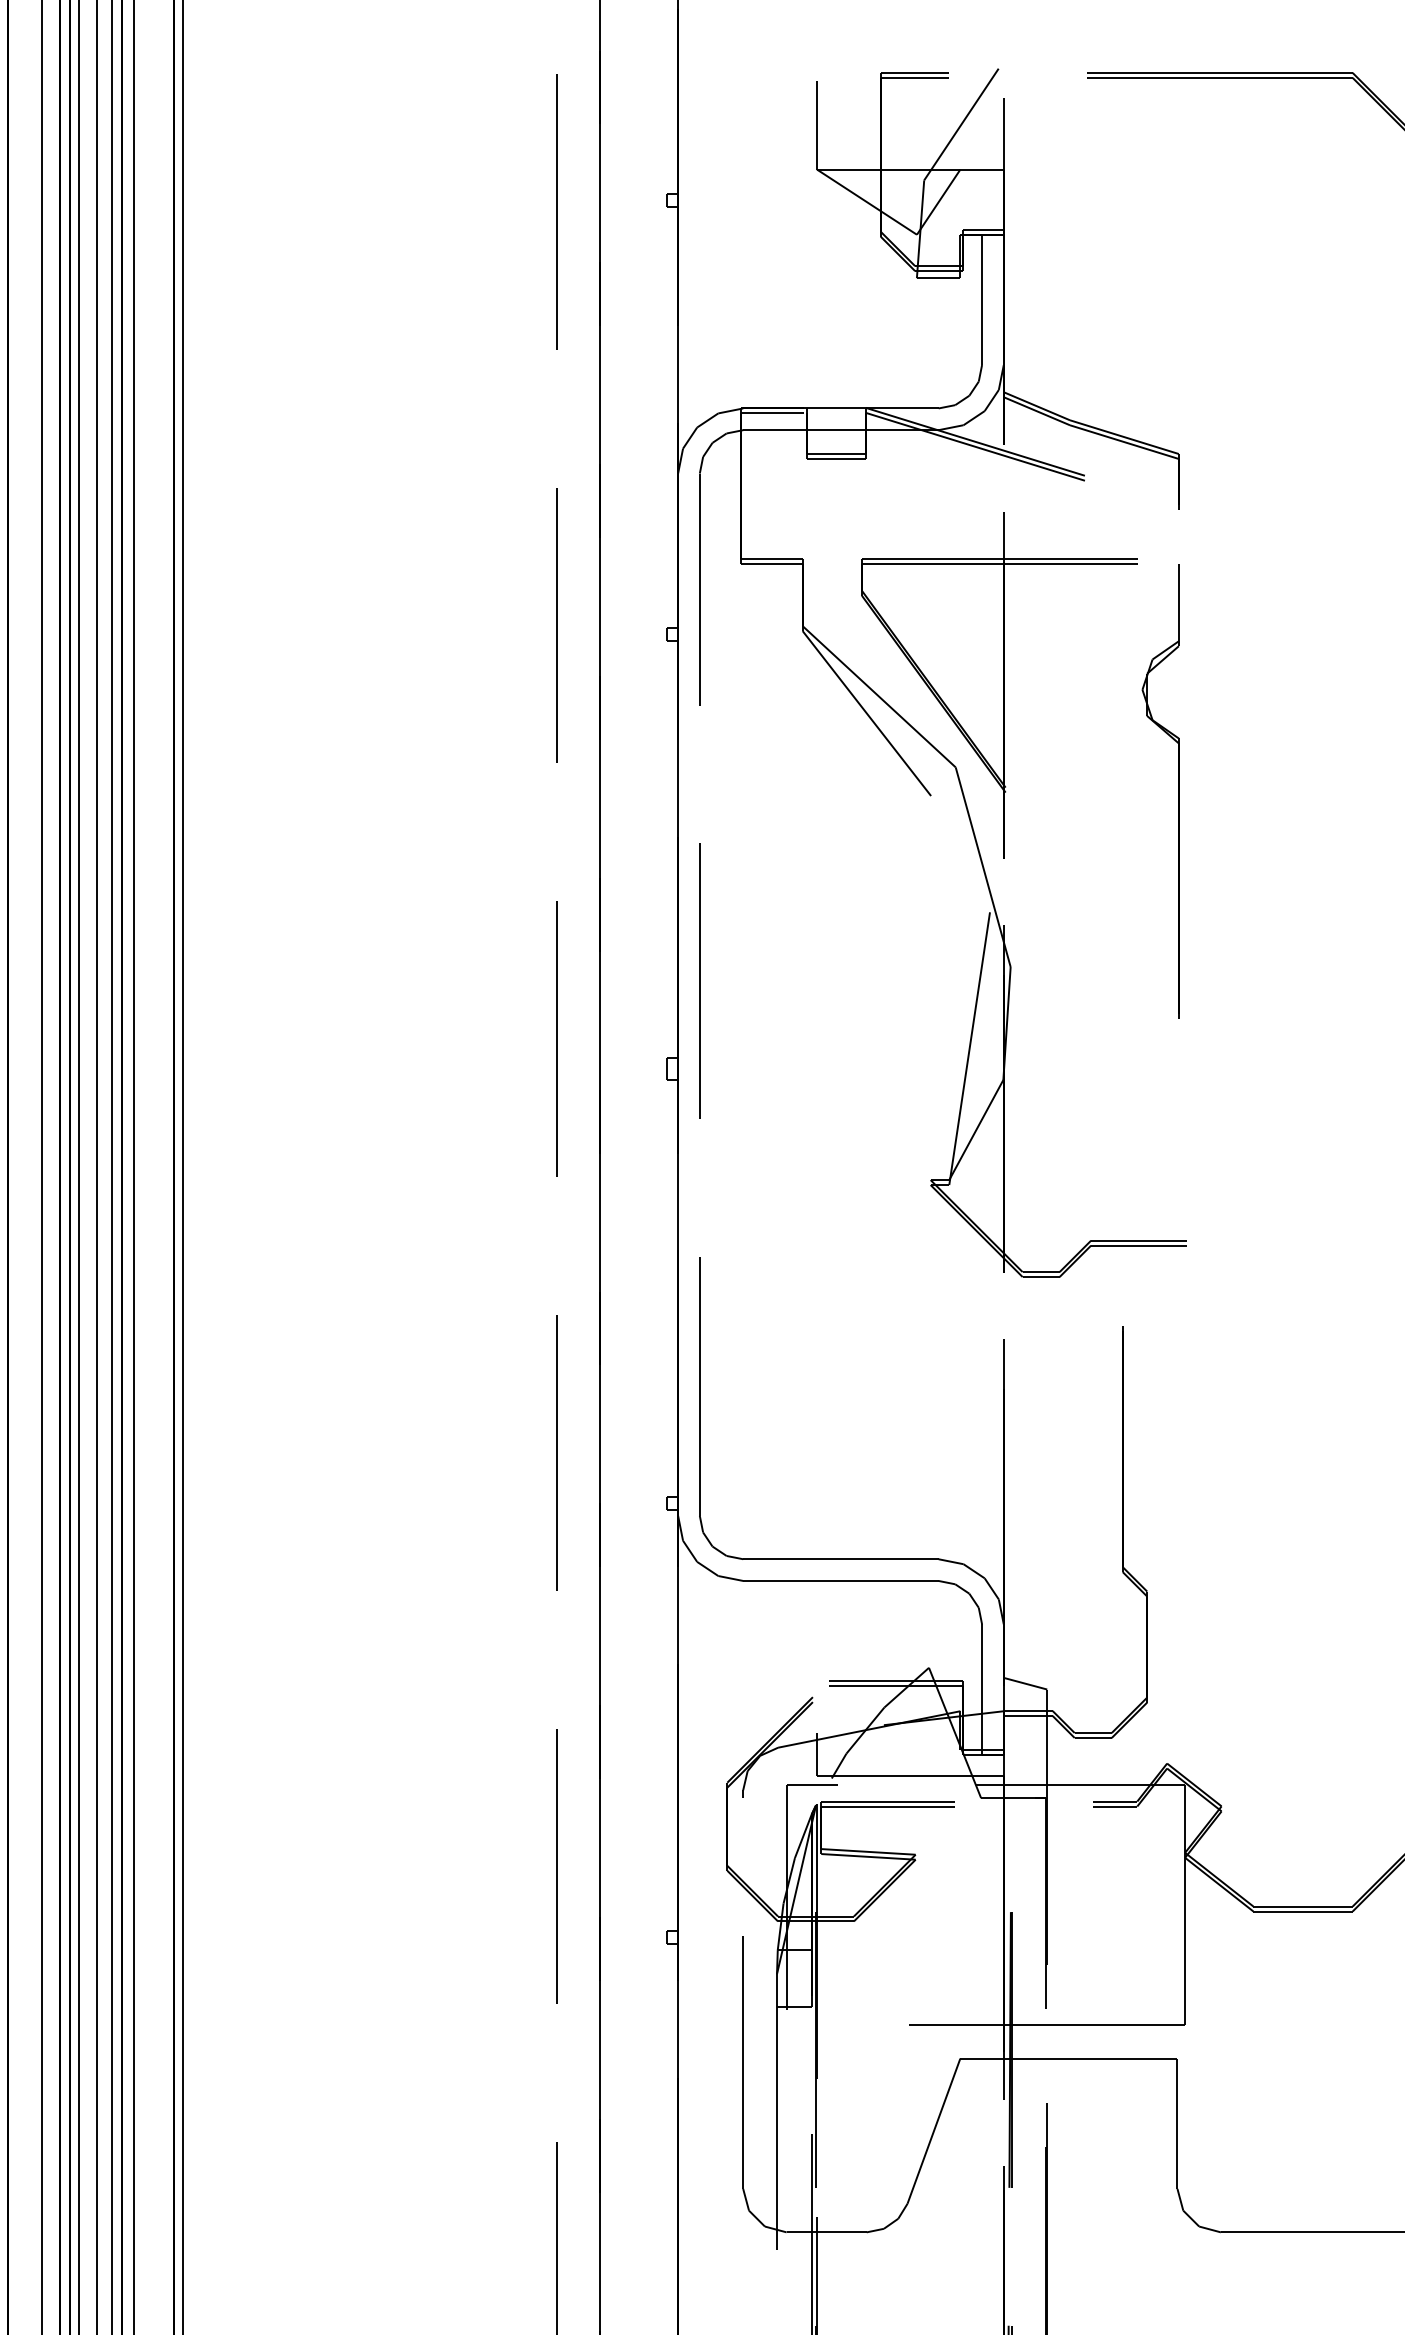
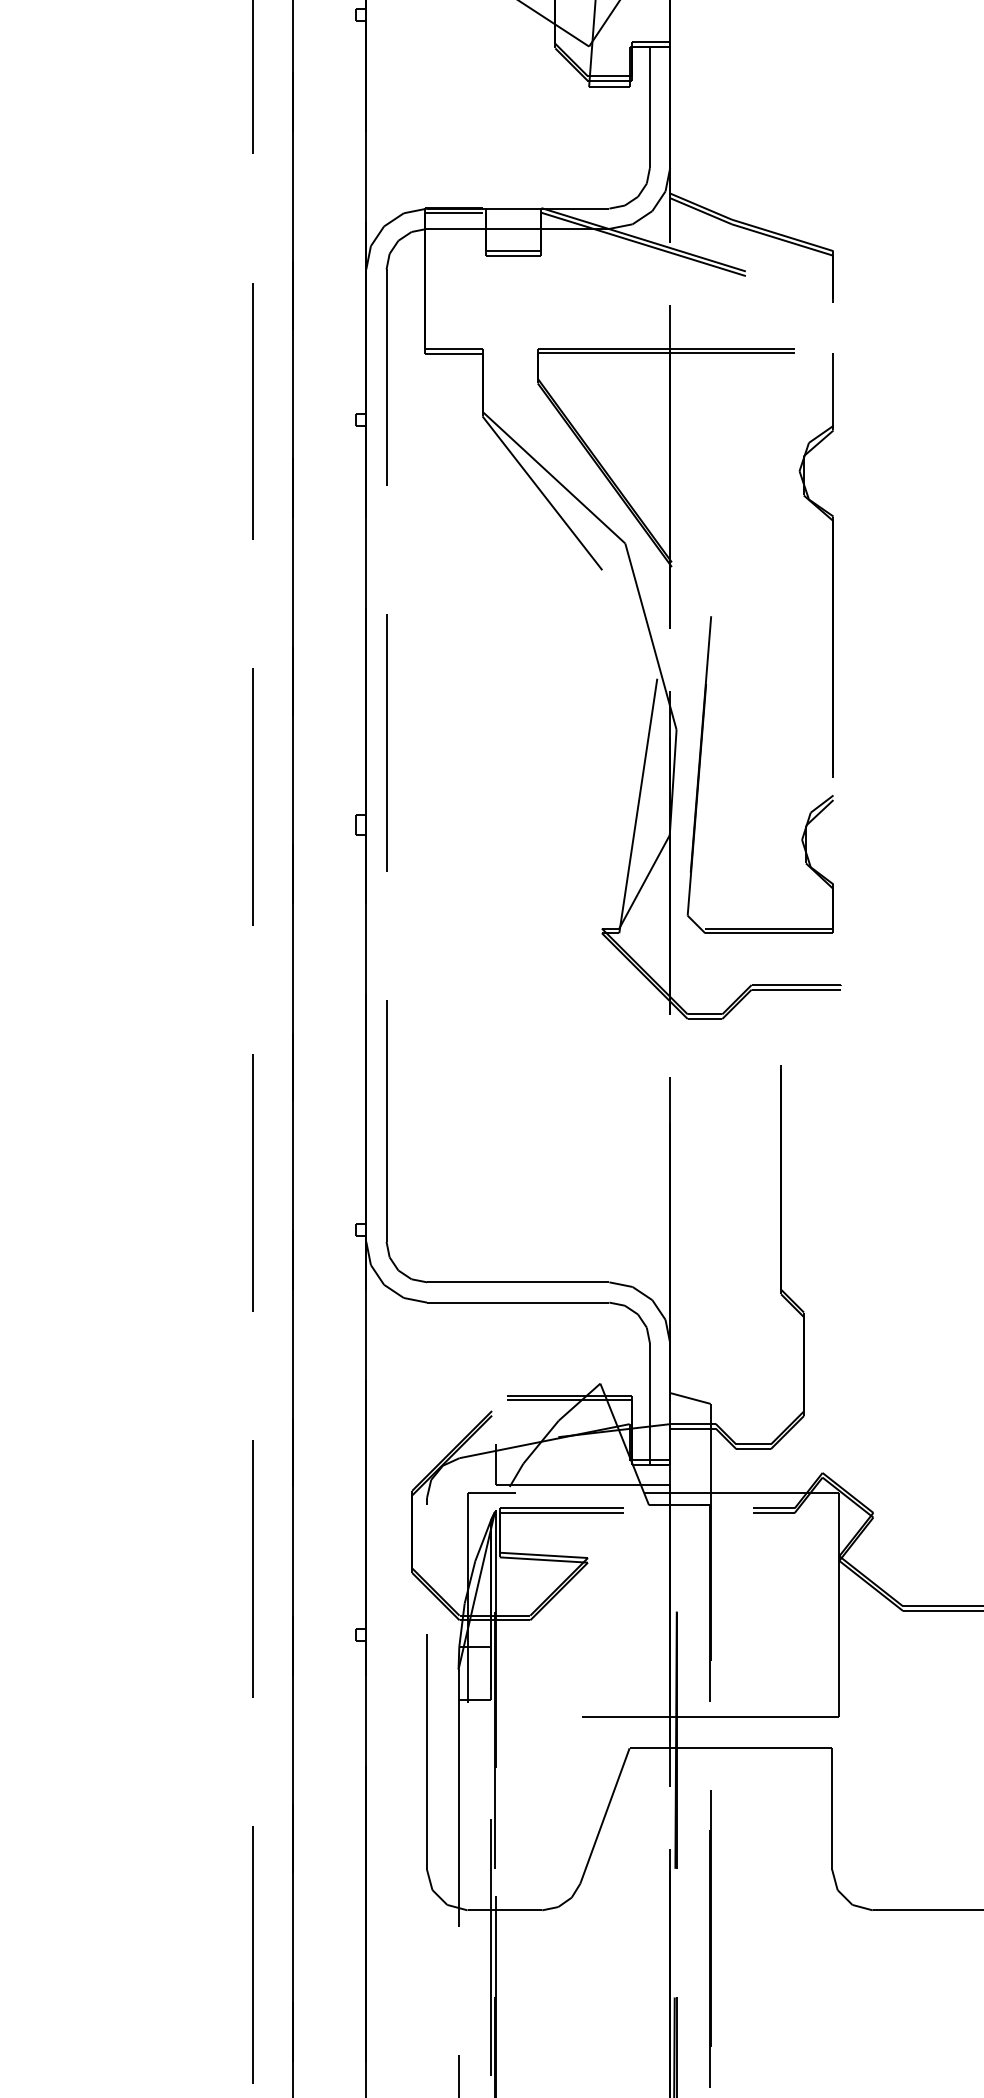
part: (1036, 1008) -> (700, 768), added

